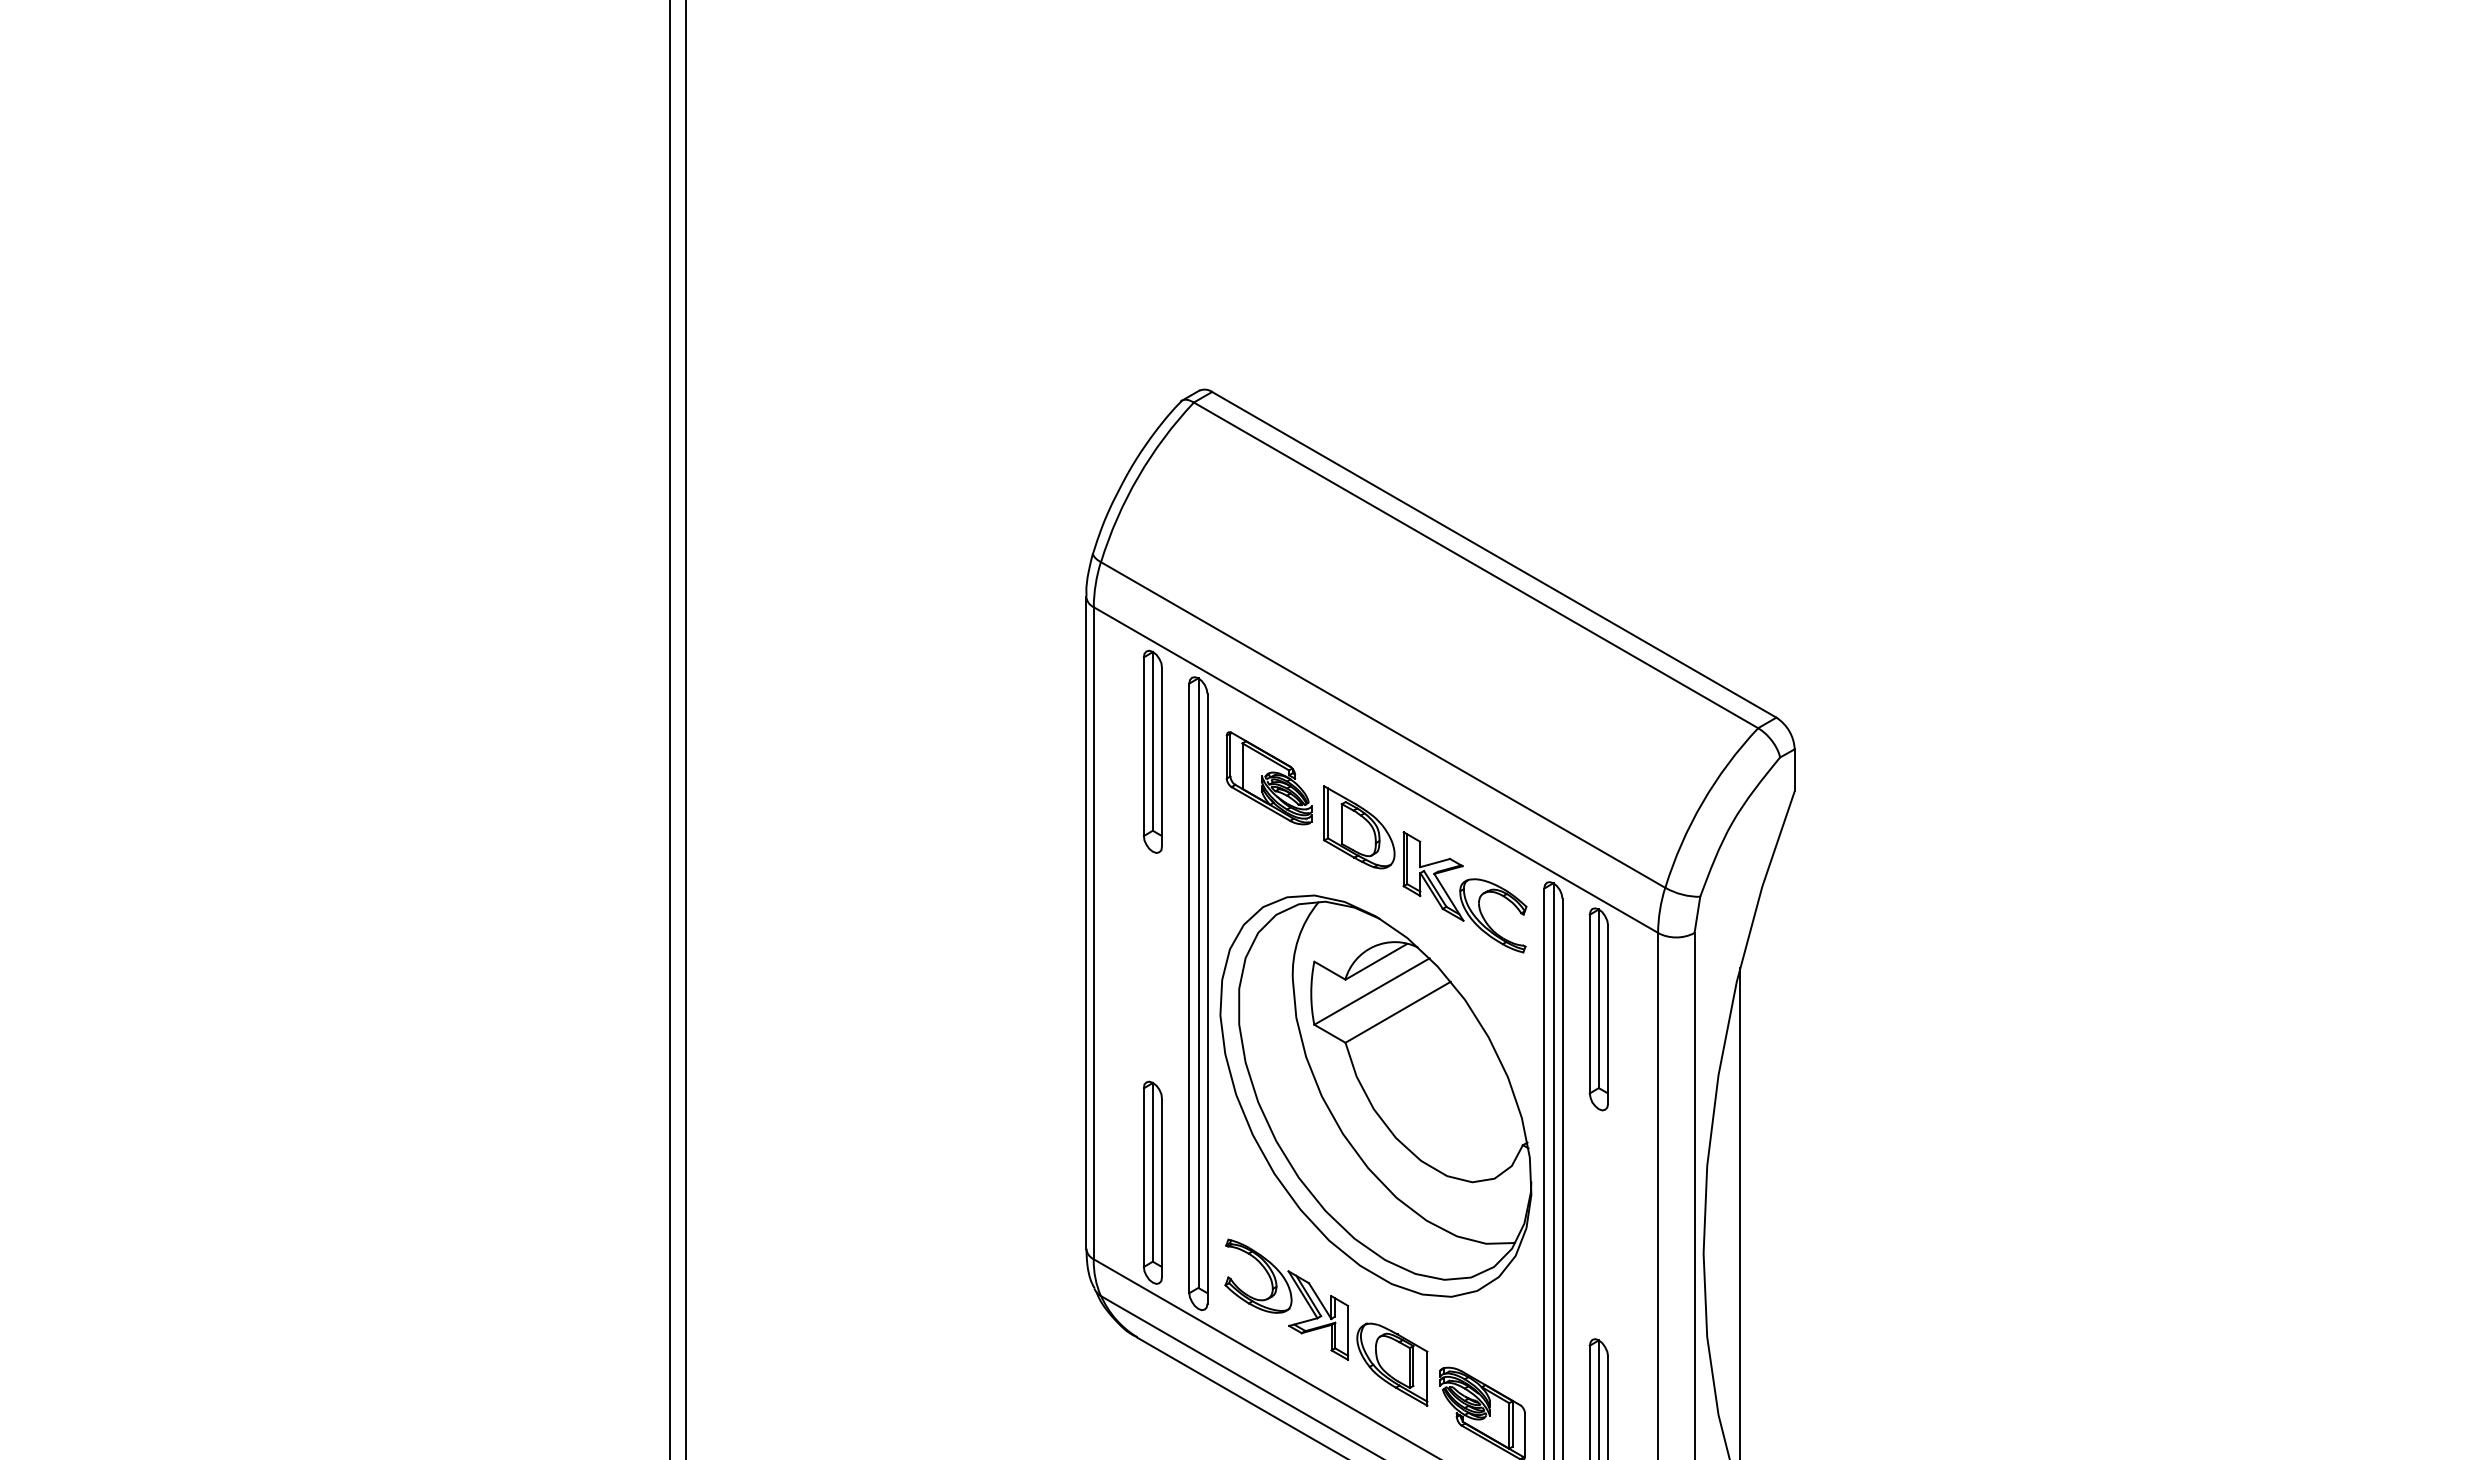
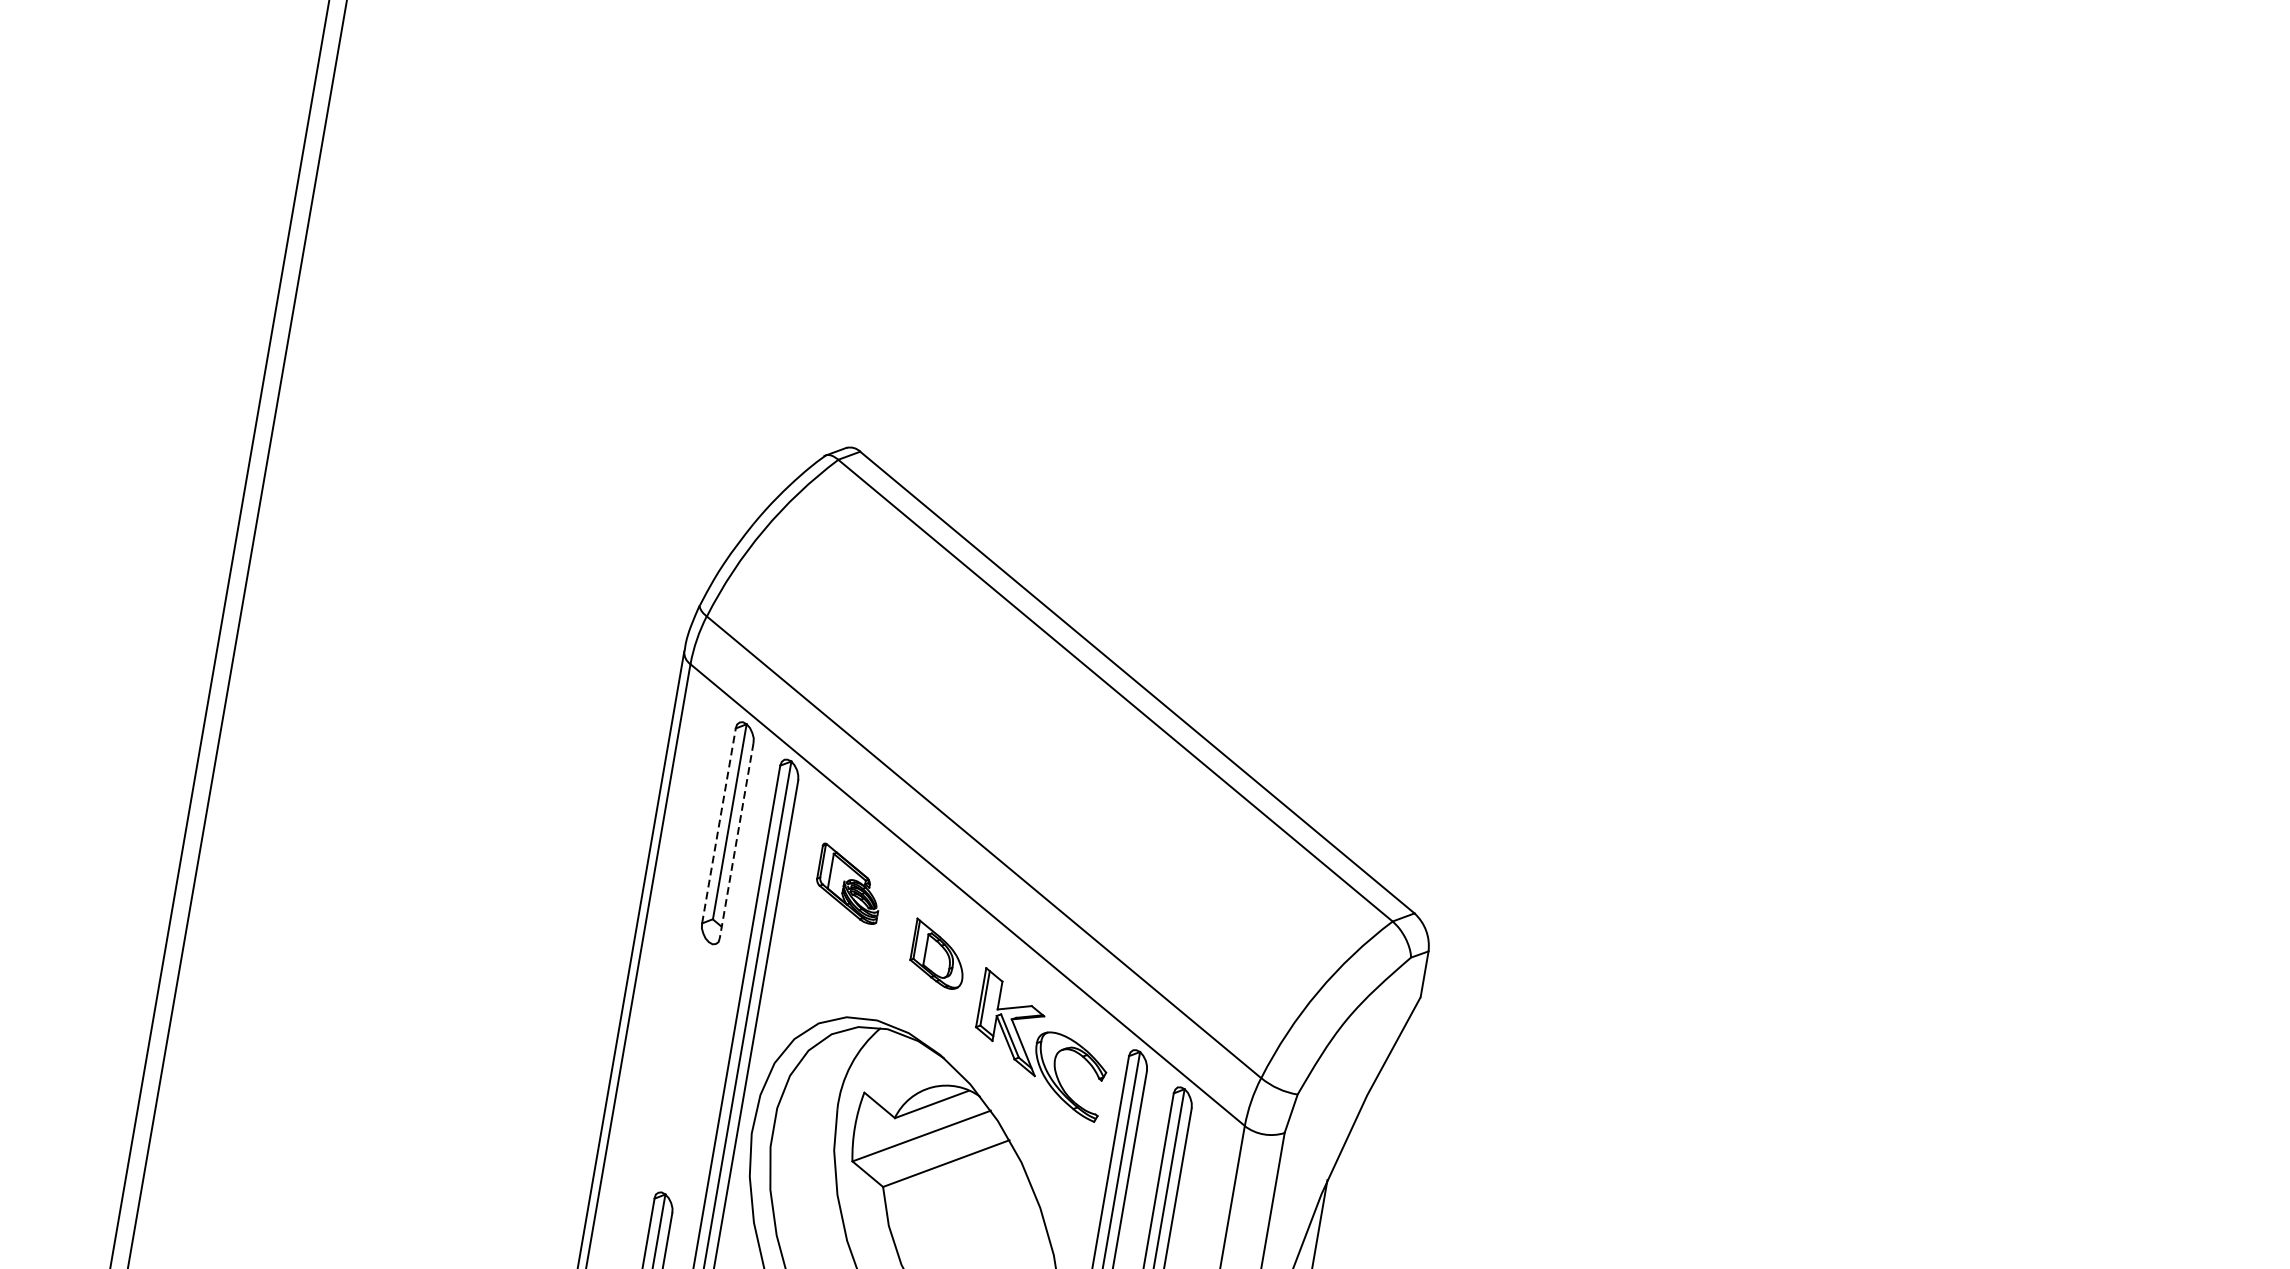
line: (1143, 746) -> (718, 825), solid -> dashed
line: (1161, 757) -> (736, 841), solid -> dashed
part: (1268, 778) -> (848, 884), size x0.7
part: (1359, 827) -> (938, 954), size x0.7

